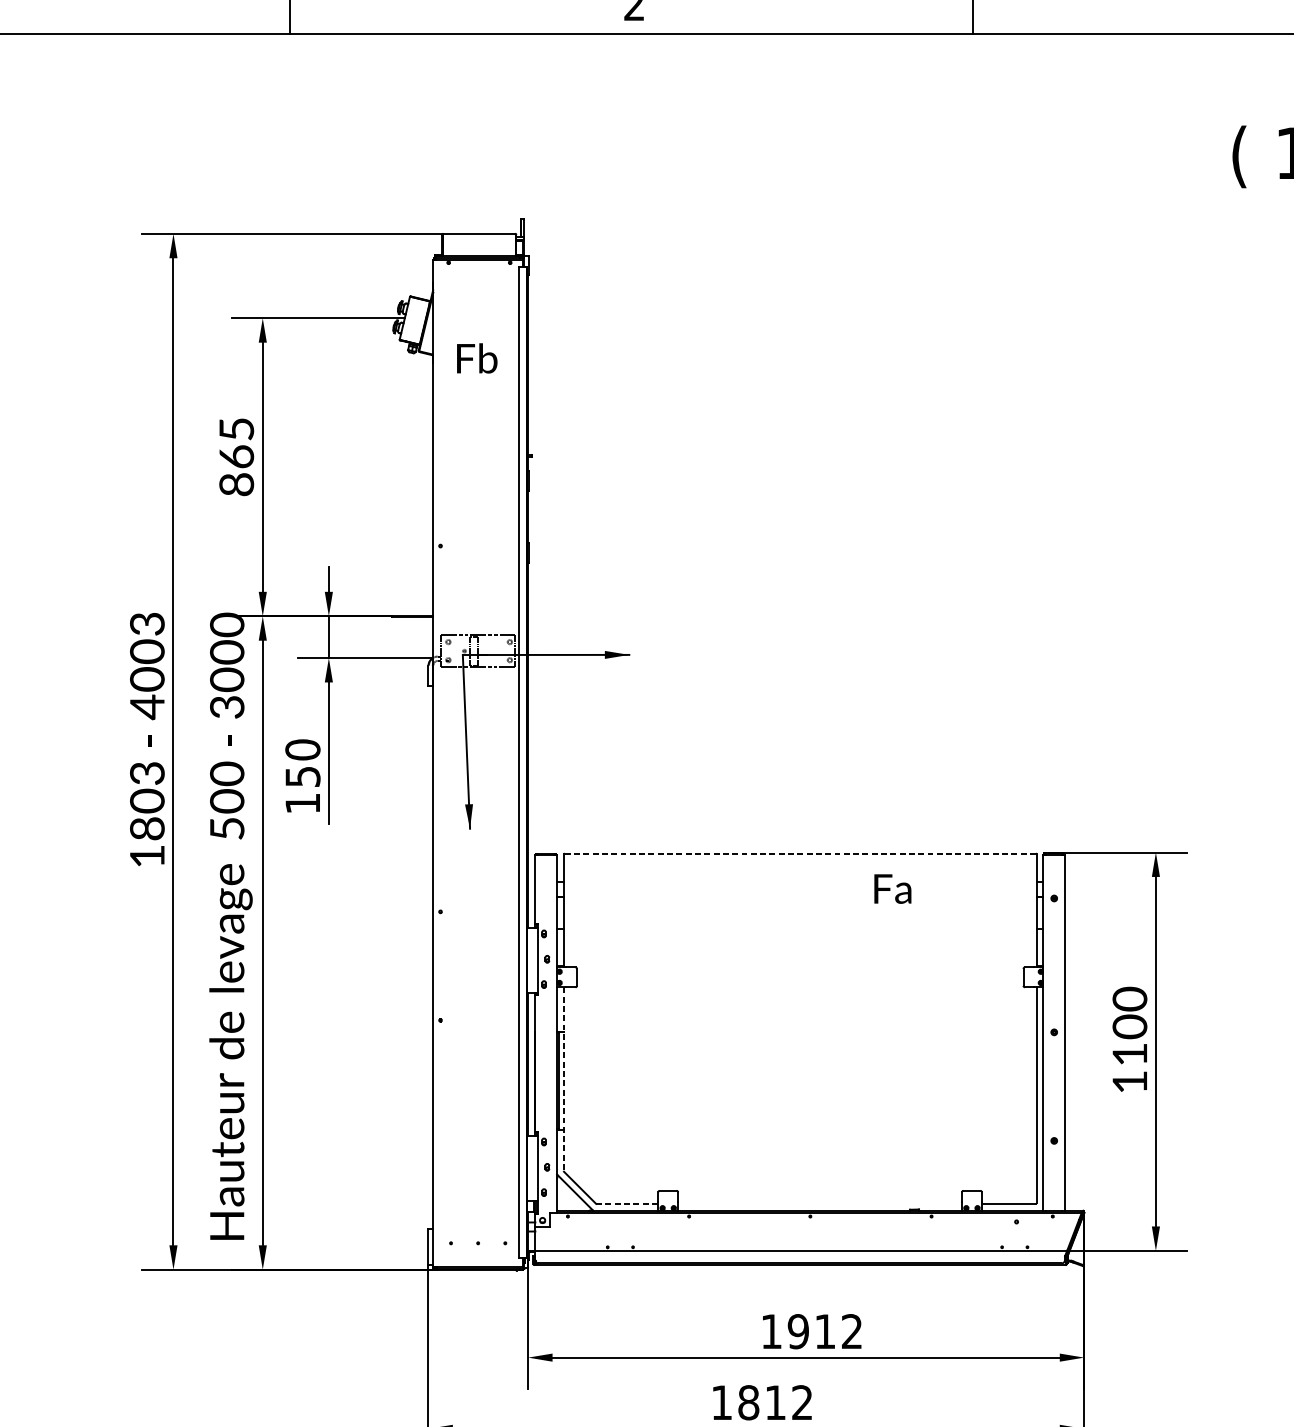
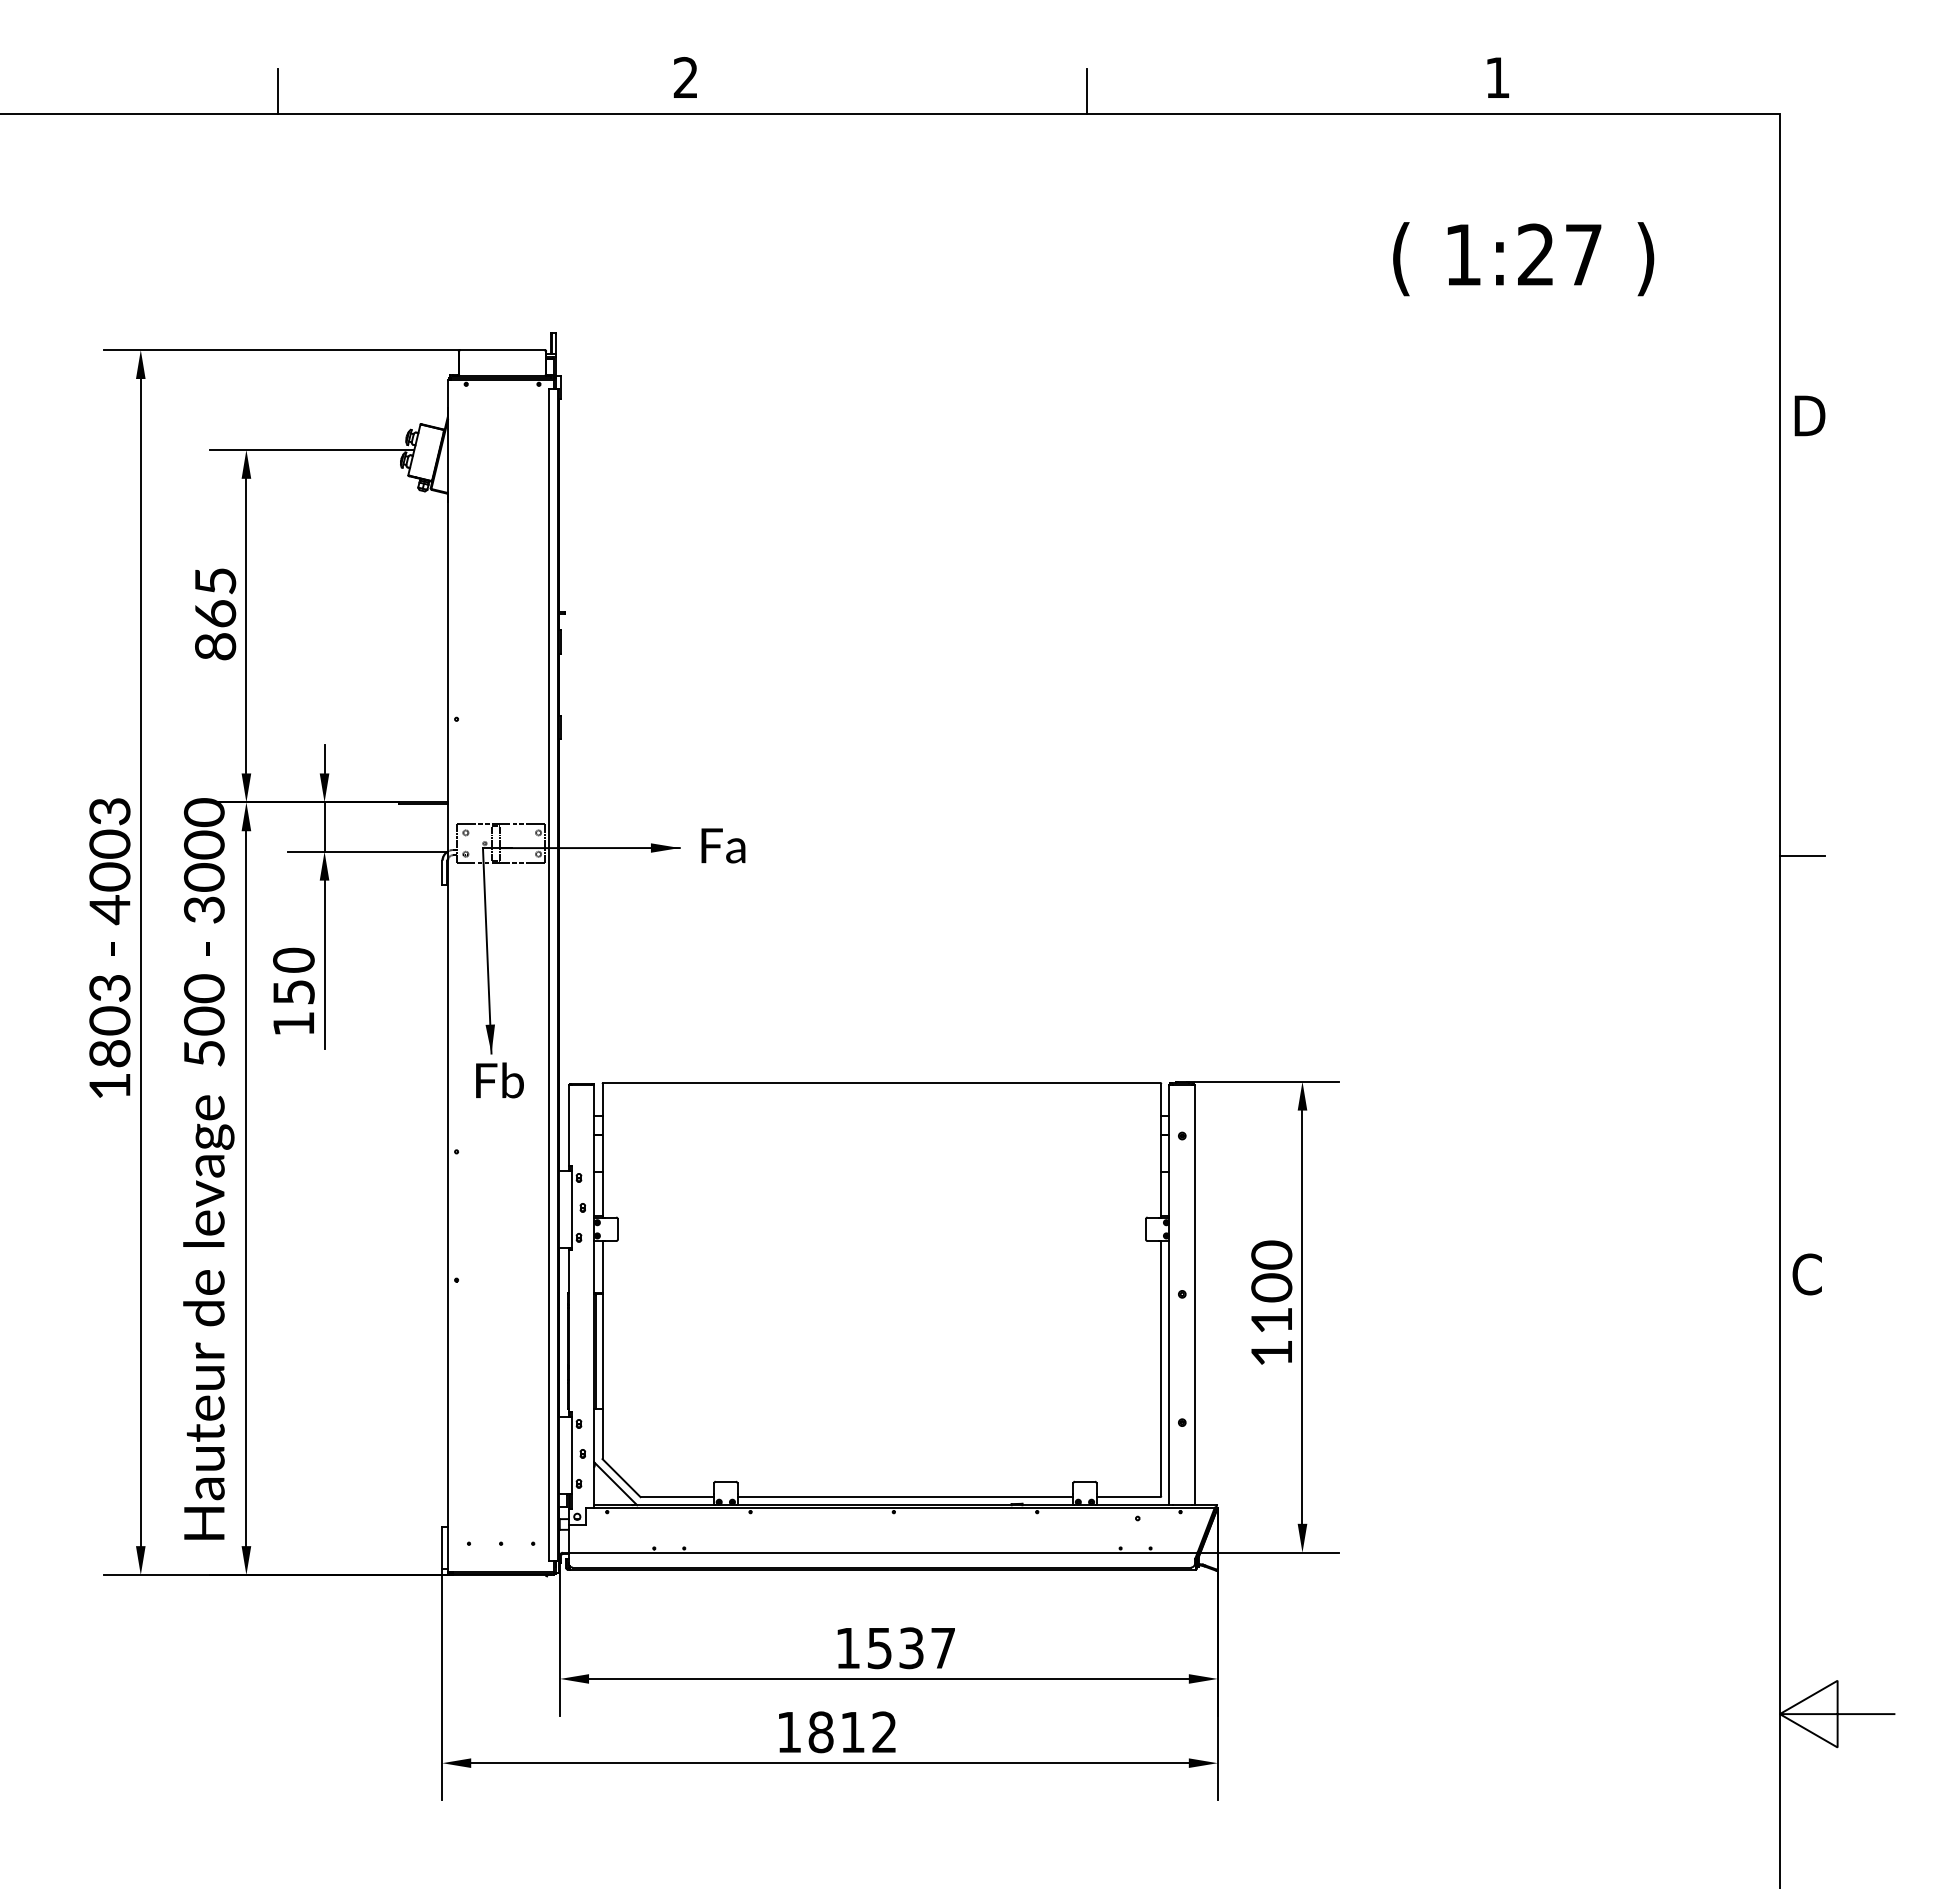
text: (476, 358) -> (499, 1080), moved
line: (799, 853) -> (881, 1082), dashed -> solid
text: (892, 888) -> (723, 845), moved
line: (563, 1079) -> (602, 1350), dashed -> solid
line: (627, 1204) -> (677, 1497), dashed -> solid
line: (820, 1204) -> (905, 1497), added
text: (824, 1331) -> (910, 1648), 1912 -> 1537

